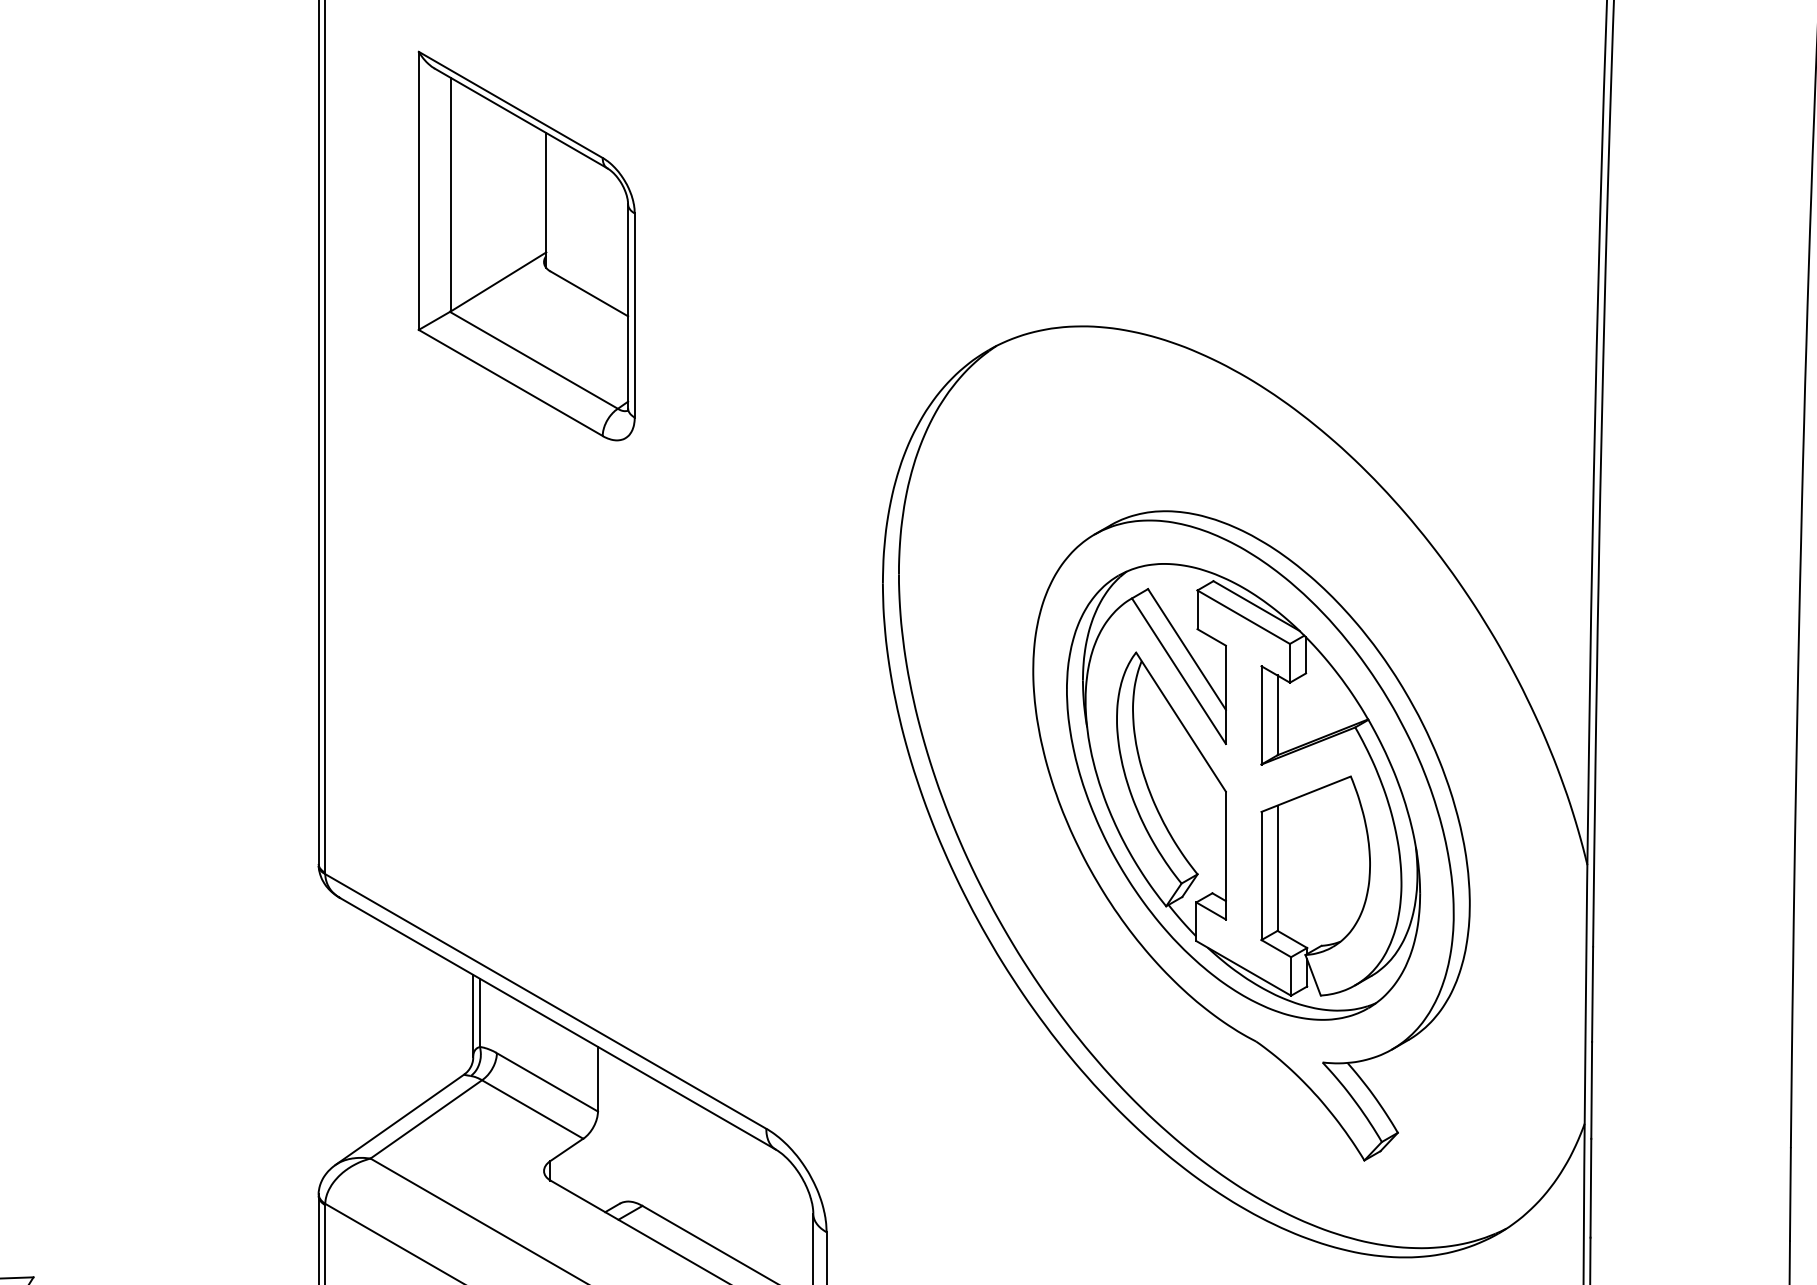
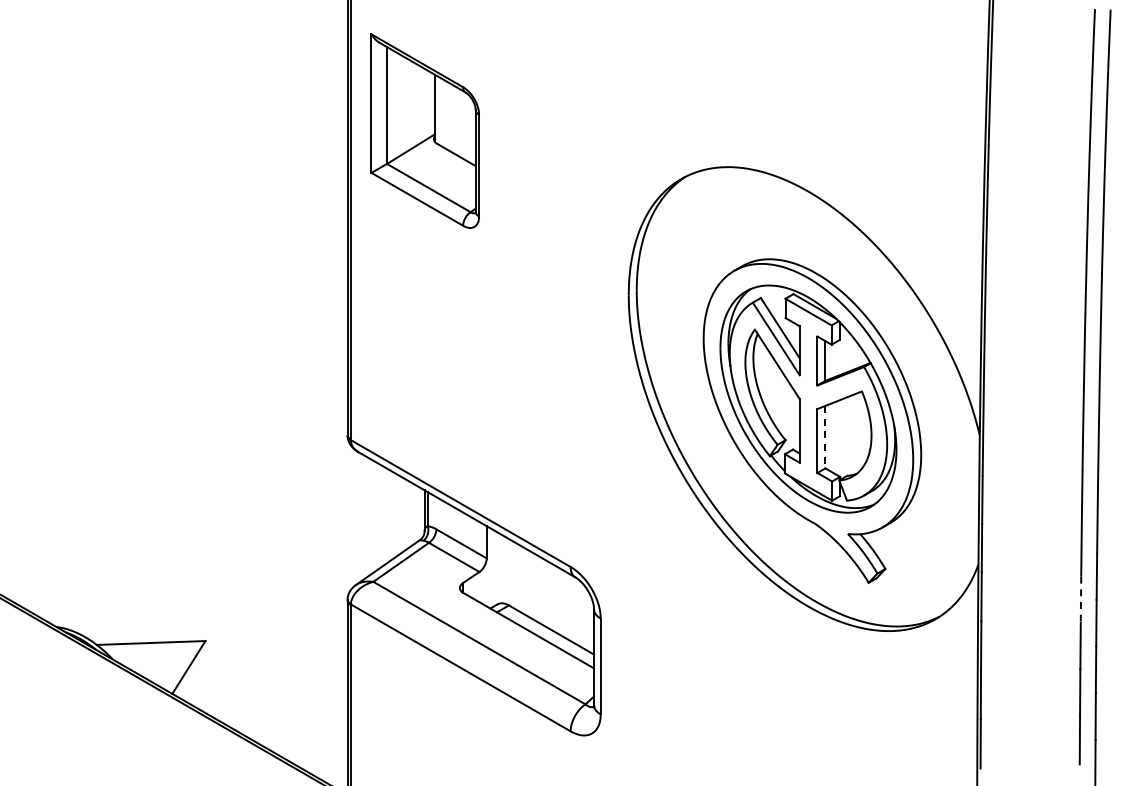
part: (525, 244) -> (424, 130), moved
line: (1277, 868) -> (825, 437), solid -> dashed
line: (1789, 1195) -> (1080, 600), solid -> dashed

